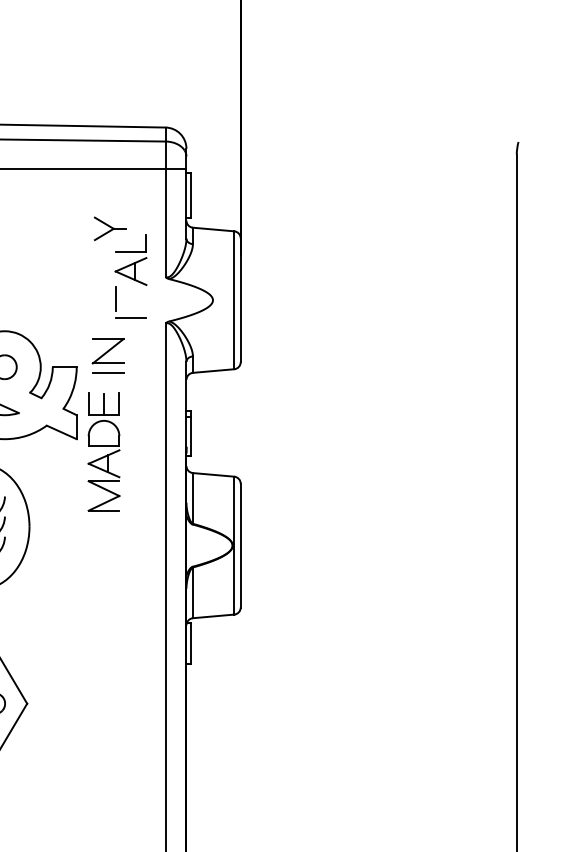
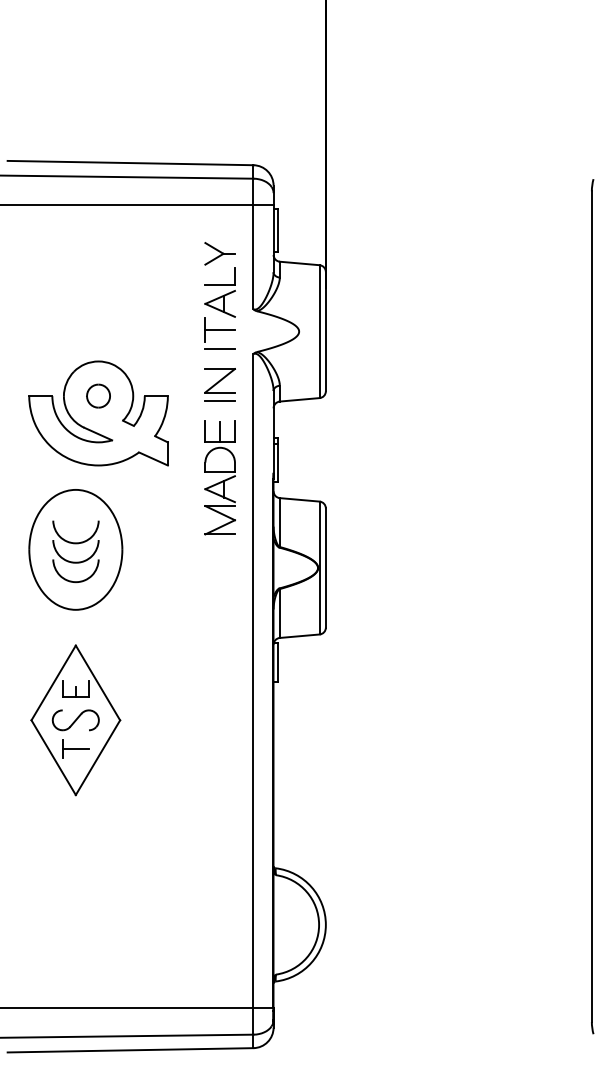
part: (109, 228) -> (219, 253), moved
line: (130, 299) -> (219, 330), added
part: (107, 355) -> (219, 384), moved
part: (103, 451) -> (219, 477), moved

